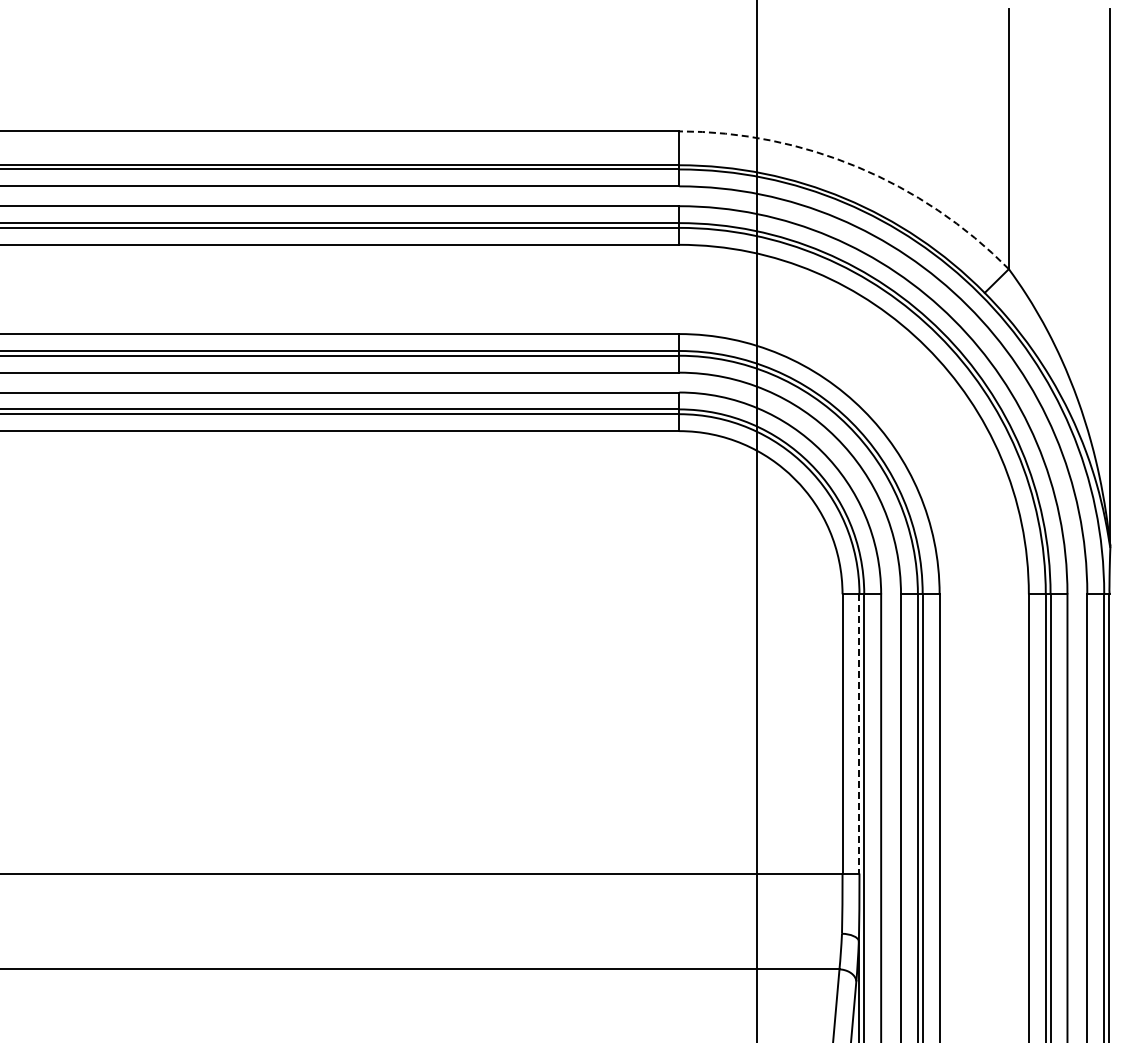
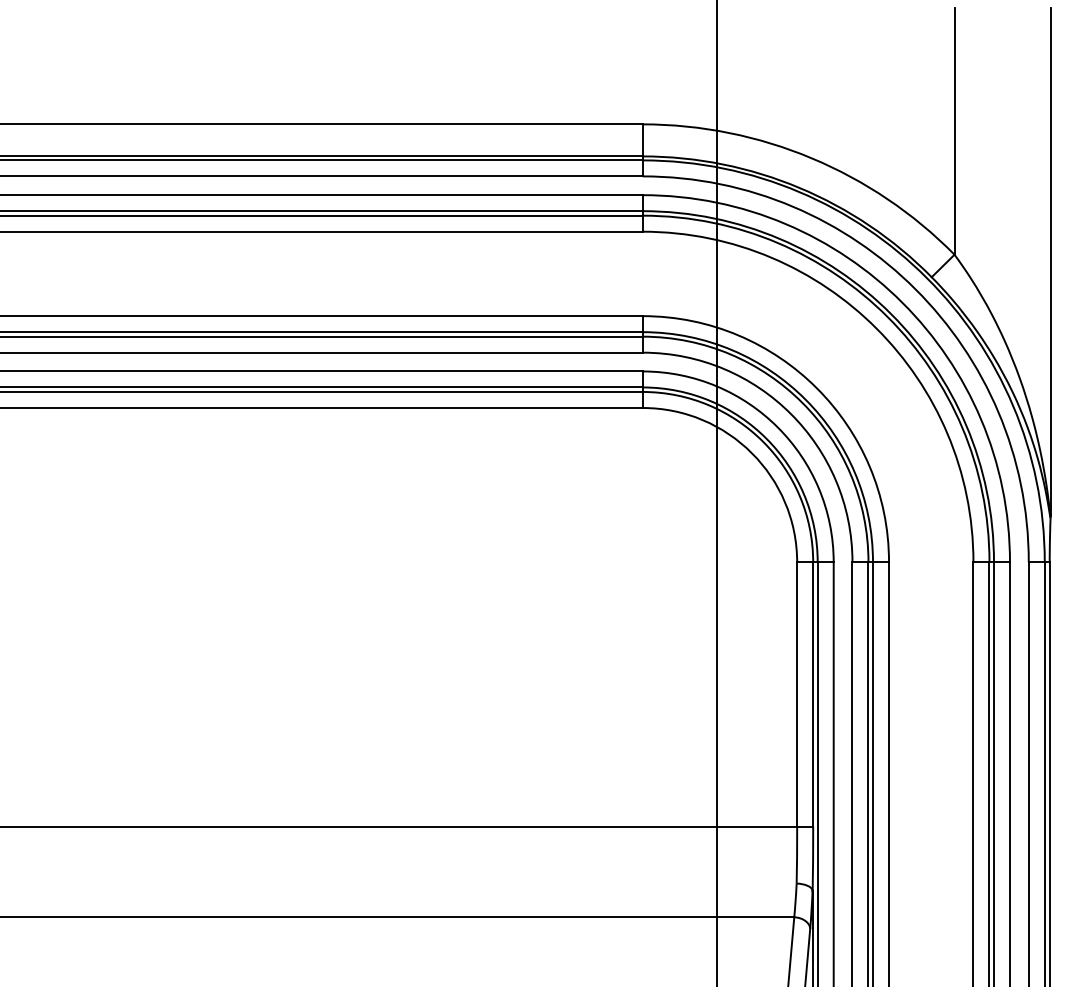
arc: (857, 167) -> (811, 158), dashed -> solid
line: (859, 733) -> (813, 694), dashed -> solid

